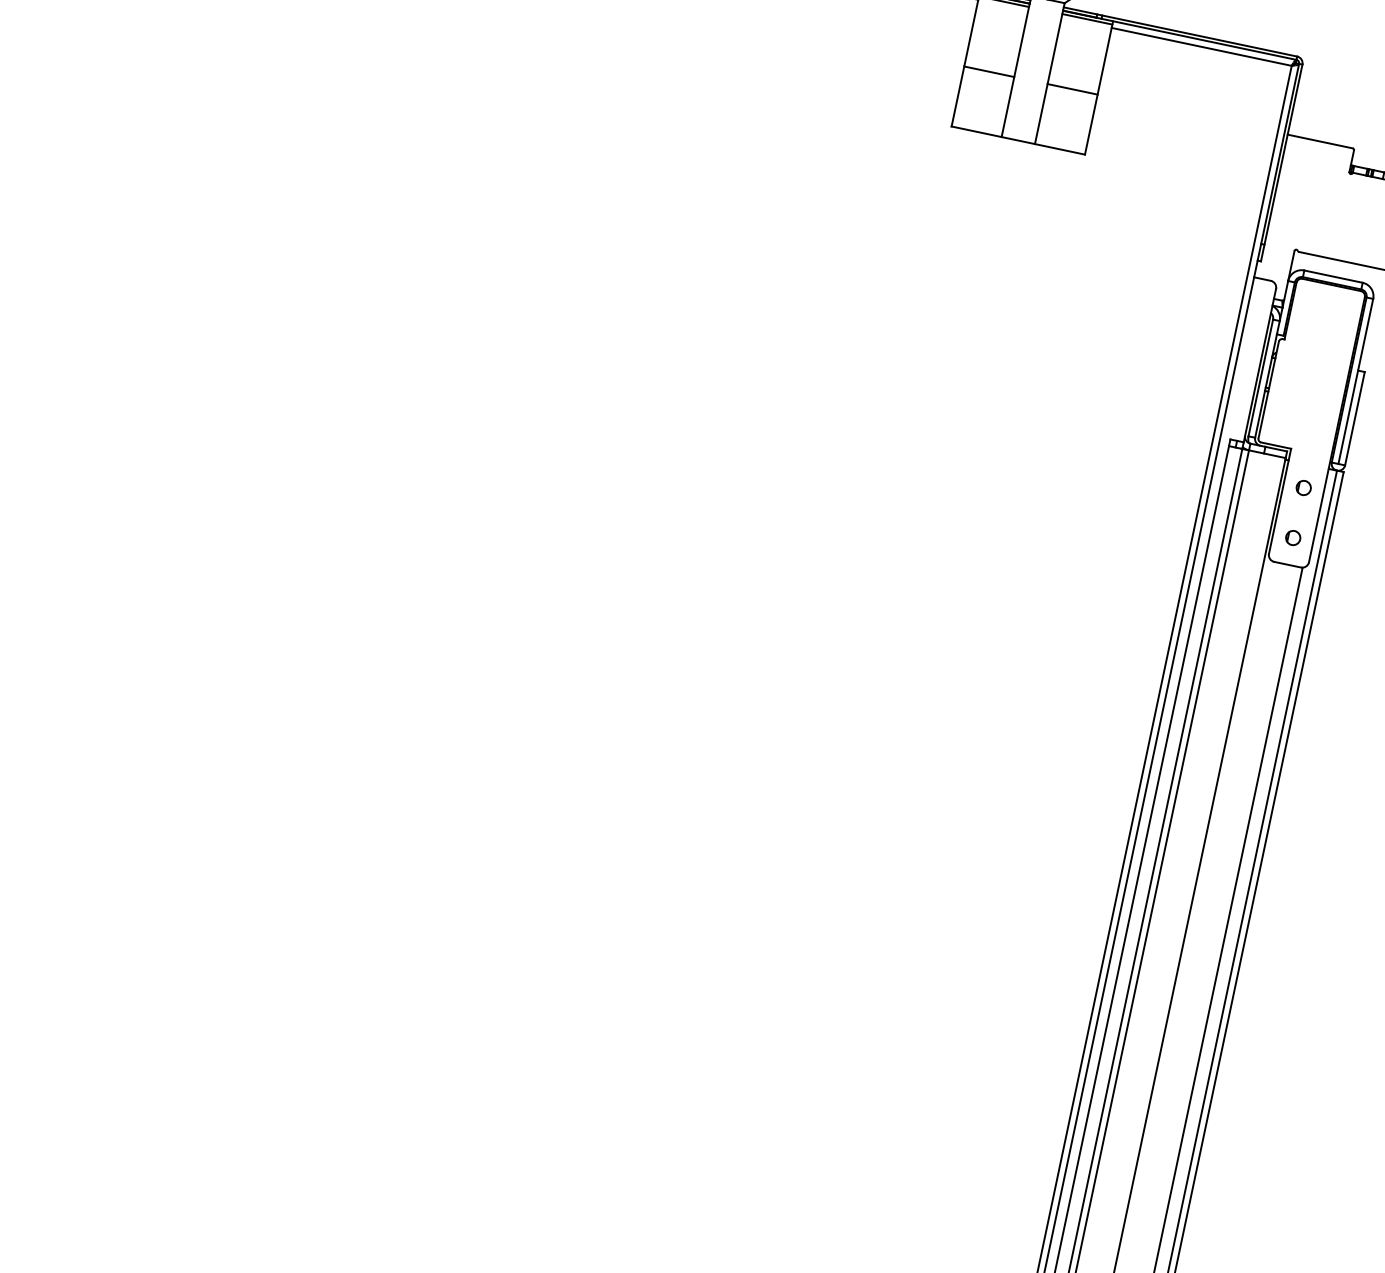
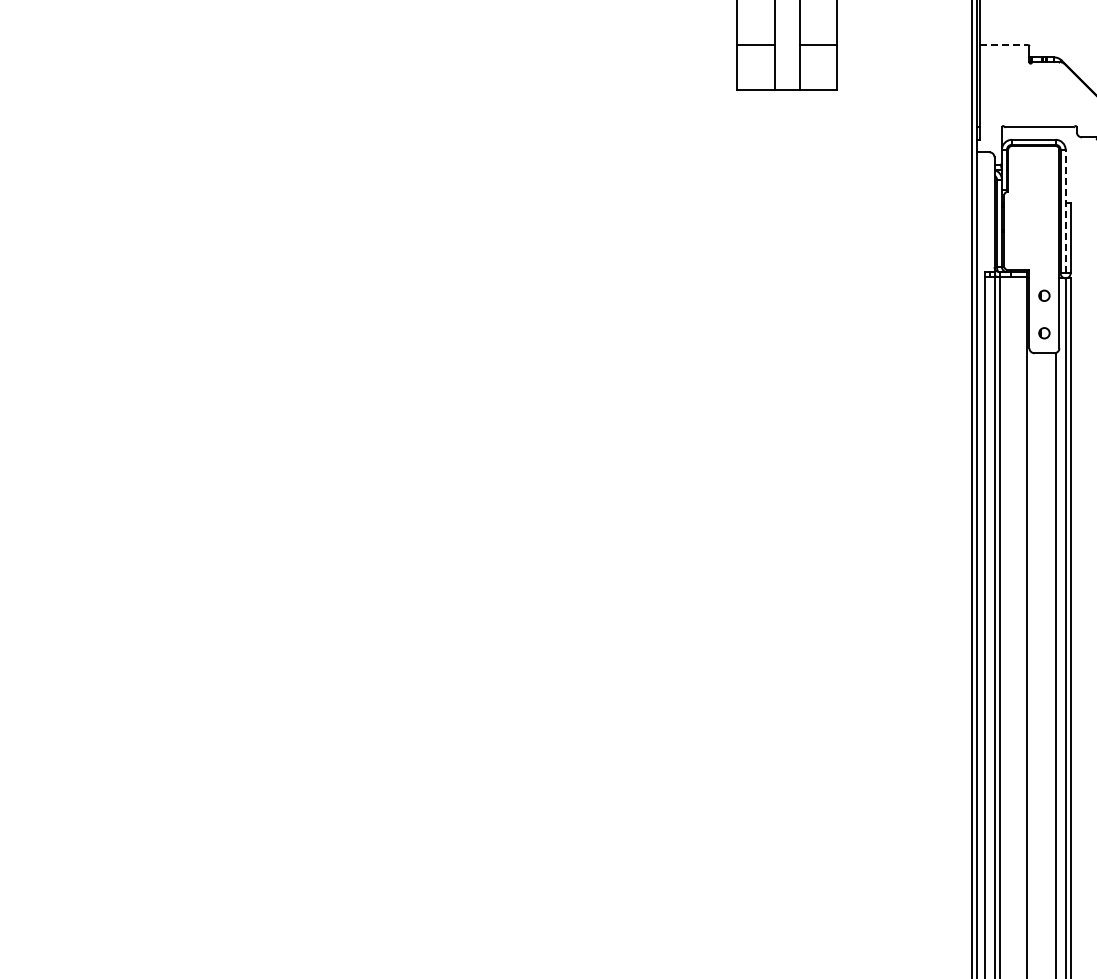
line: (1321, 141) -> (1004, 44), solid -> dashed
line: (1355, 381) -> (1065, 211), solid -> dashed

